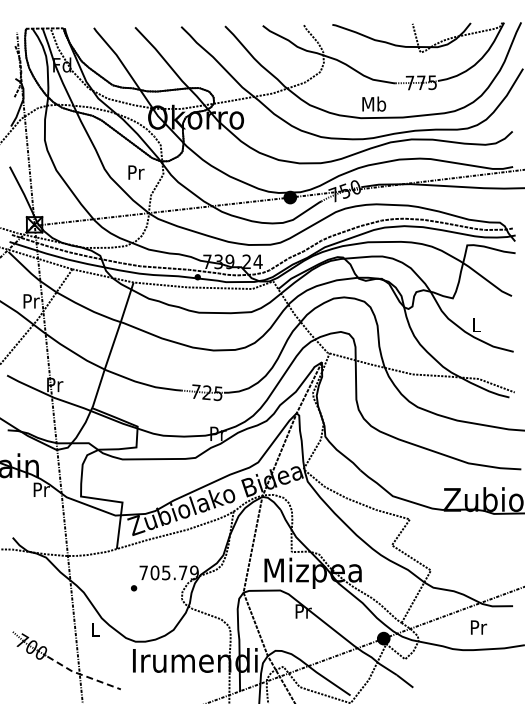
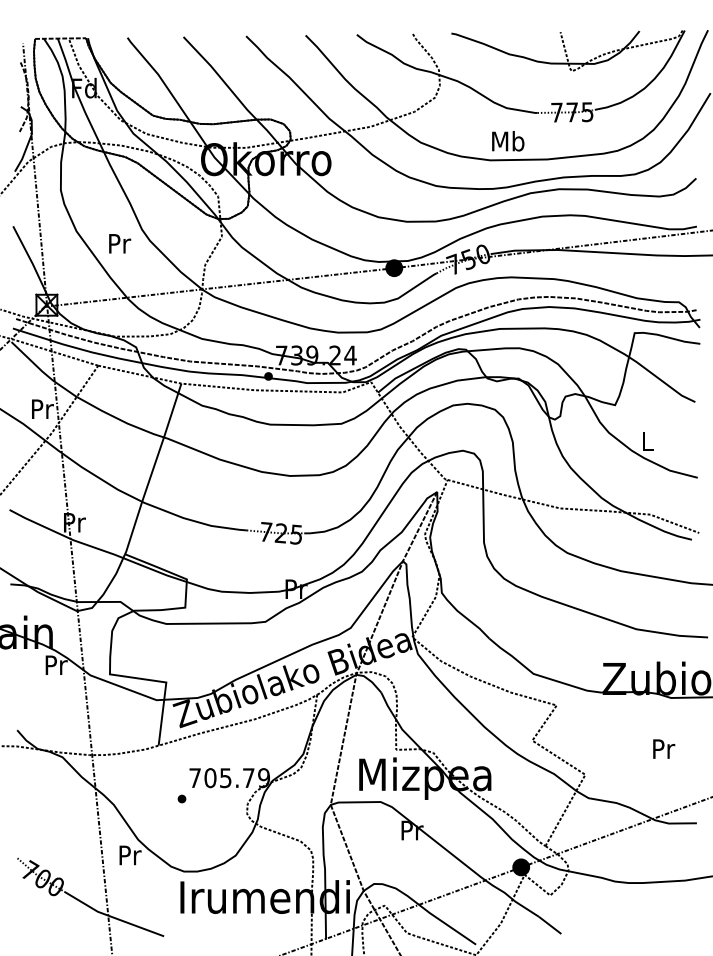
text: (136, 172) -> (120, 243), moved
text: (479, 627) -> (664, 749), moved
text: (96, 629) -> (130, 854), L -> Pr
line: (83, 675) -> (113, 917), dashed -> solid

